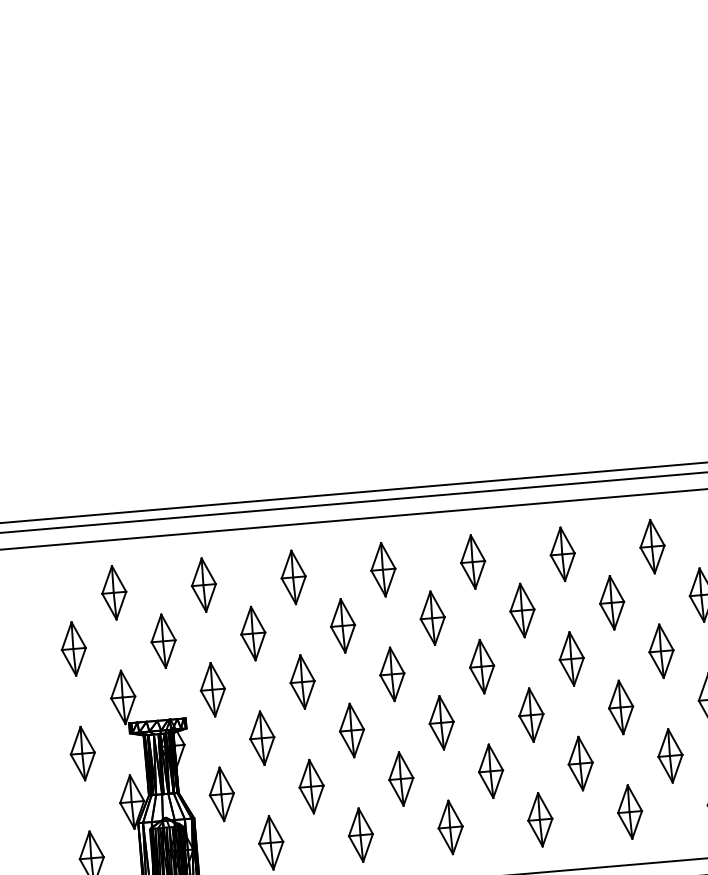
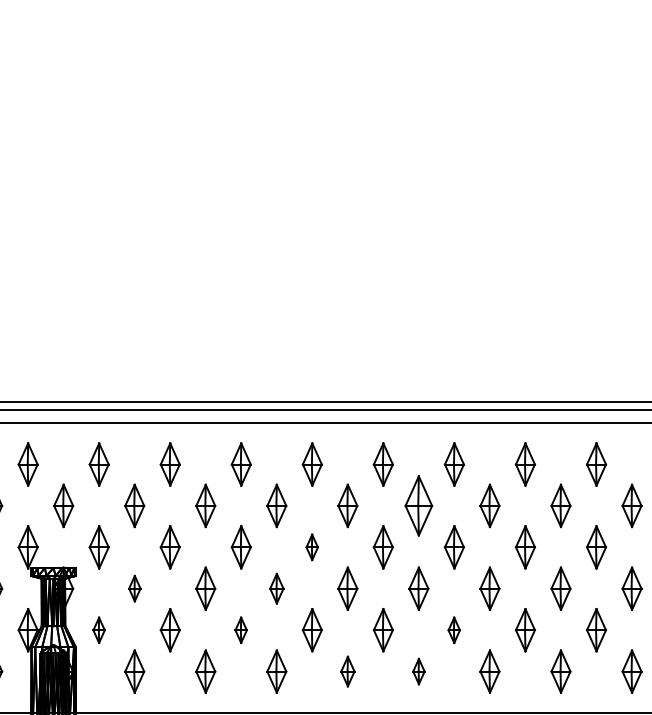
part: (611, 602) -> (418, 505), size x1.4
part: (481, 666) -> (311, 547), size x0.6
part: (441, 722) -> (276, 588), size x0.7
part: (261, 737) -> (134, 588), size x0.6
part: (669, 756) -> (453, 630), size x0.6
part: (400, 779) -> (240, 630), size x0.6
part: (221, 794) -> (98, 630), size x0.6
part: (629, 811) -> (418, 671), size x0.6
part: (539, 819) -> (347, 671), size x0.7

